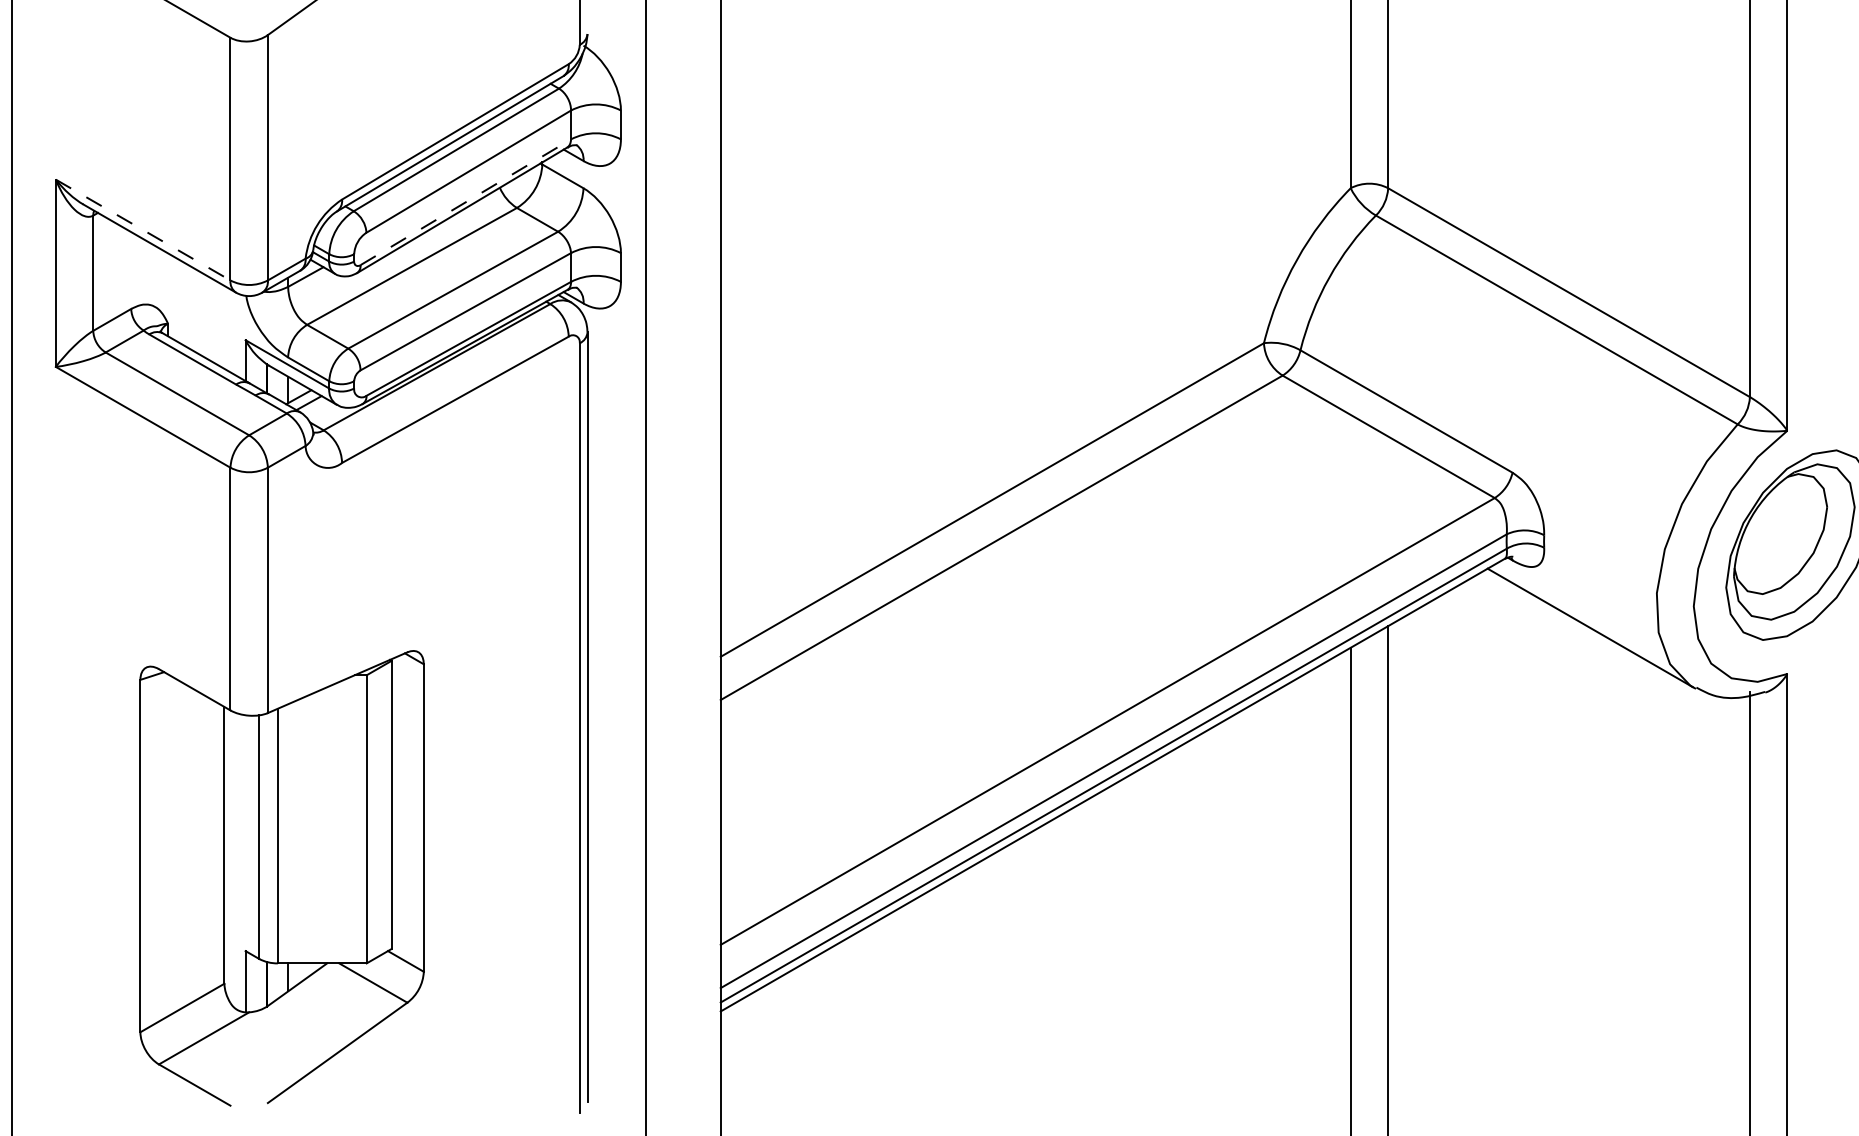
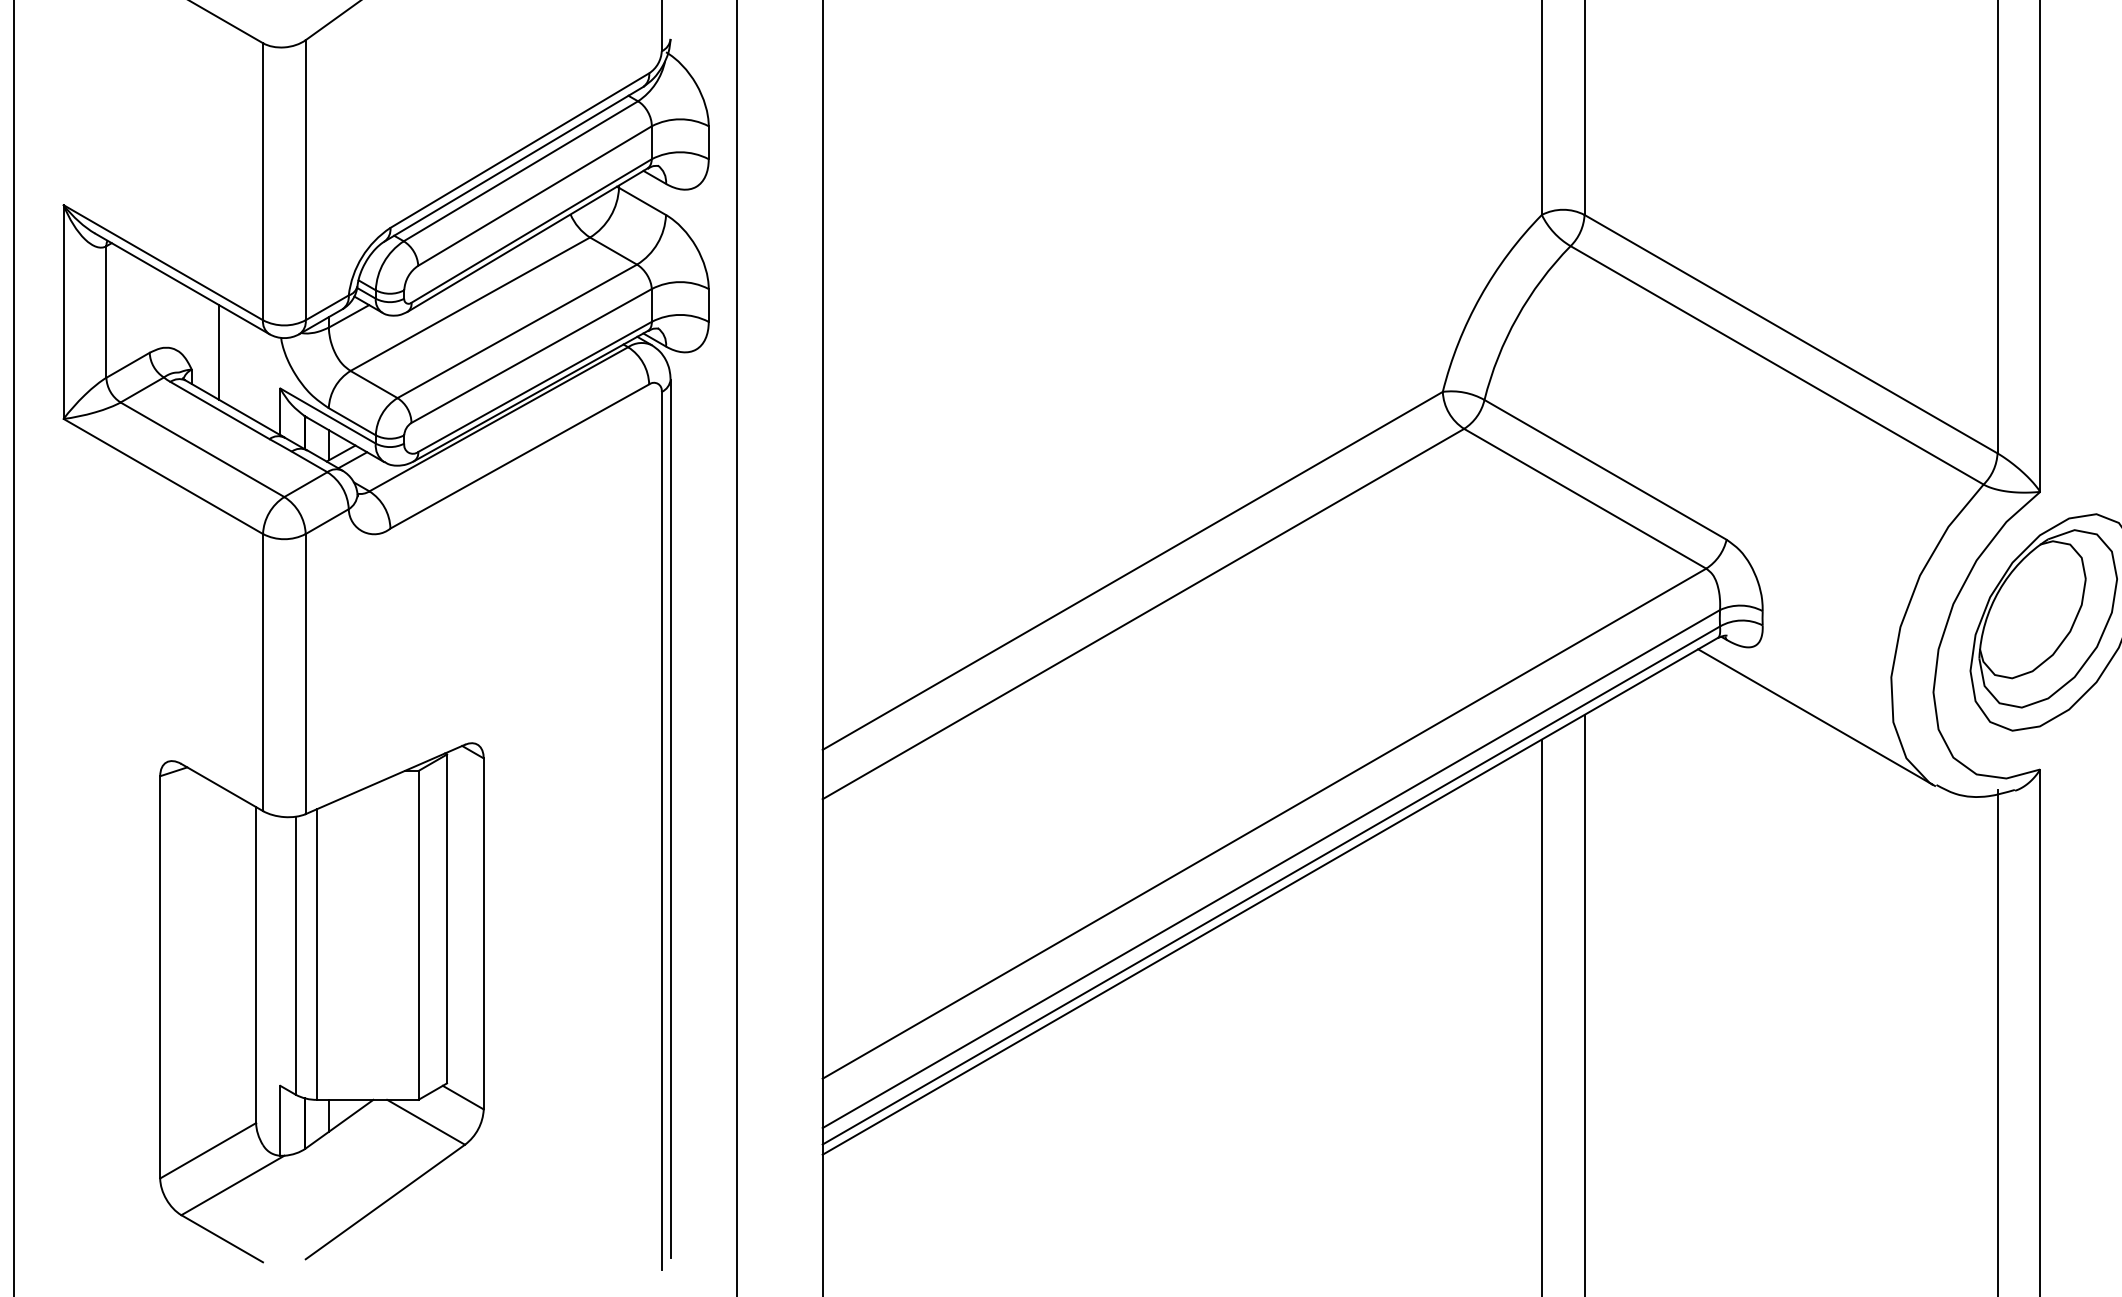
line: (465, 201) -> (531, 230), dashed -> solid
line: (143, 229) -> (163, 262), dashed -> solid
line: (192, 308) -> (219, 352), added

